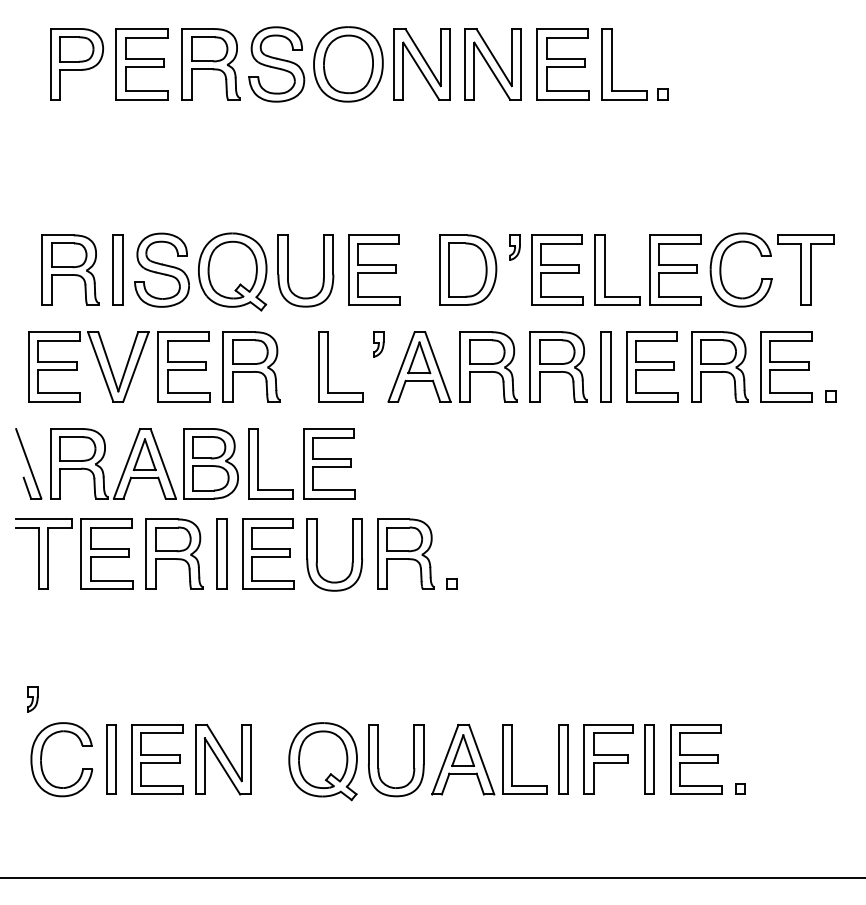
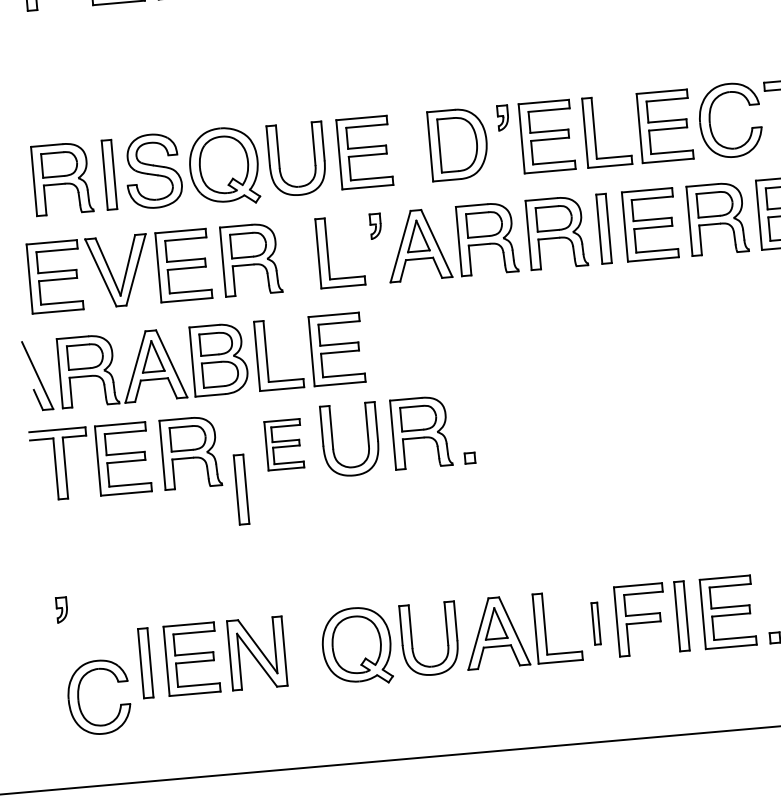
part: (221, 553) -> (241, 489), moved
part: (268, 553) -> (284, 444), size x0.7
part: (42, 756) -> (79, 695), moved
part: (563, 759) -> (596, 623), size x0.6

